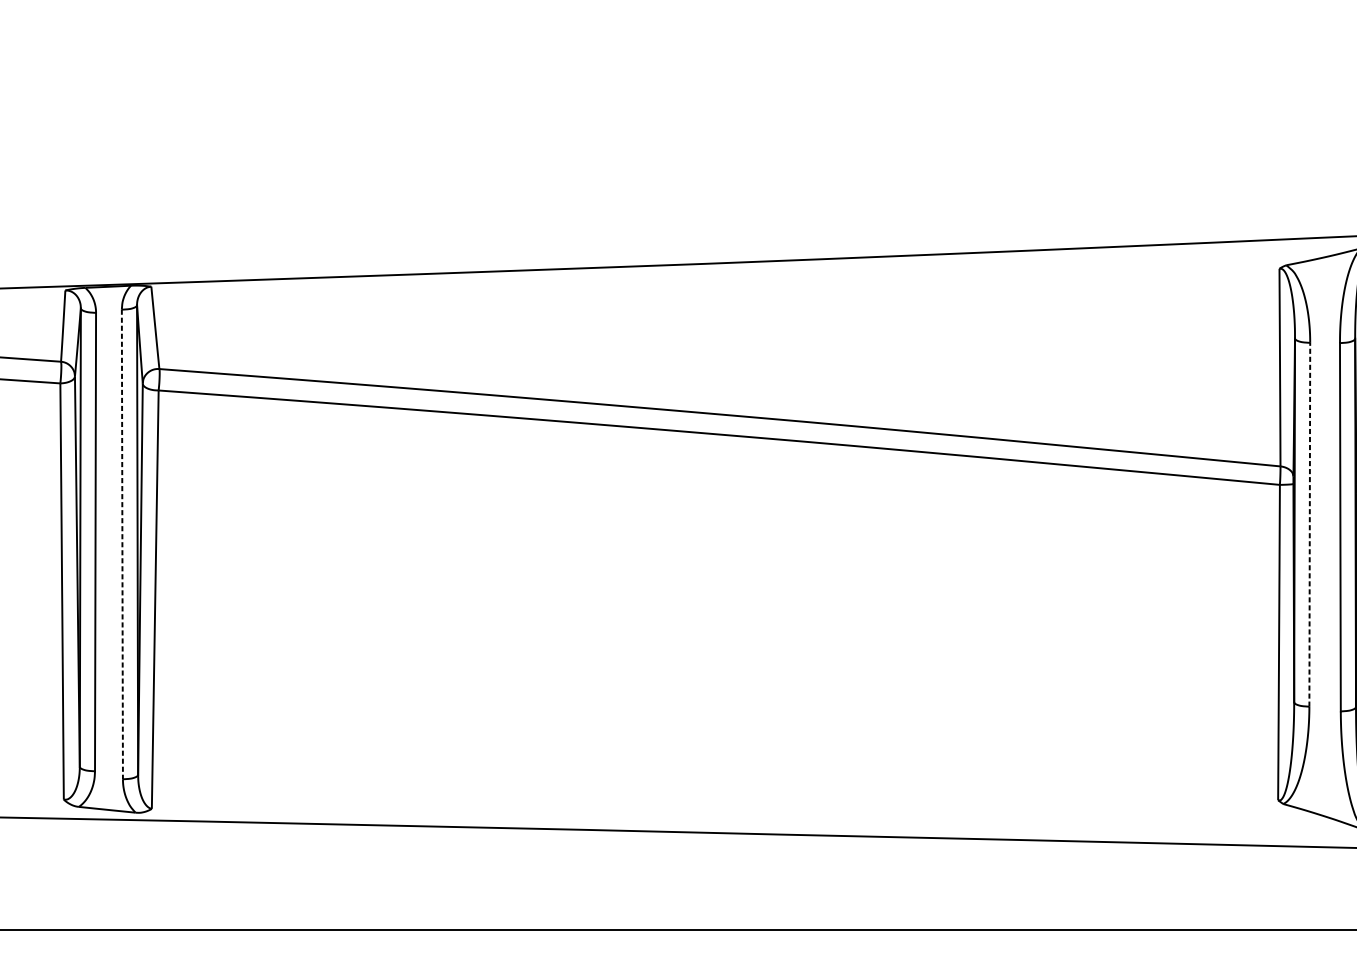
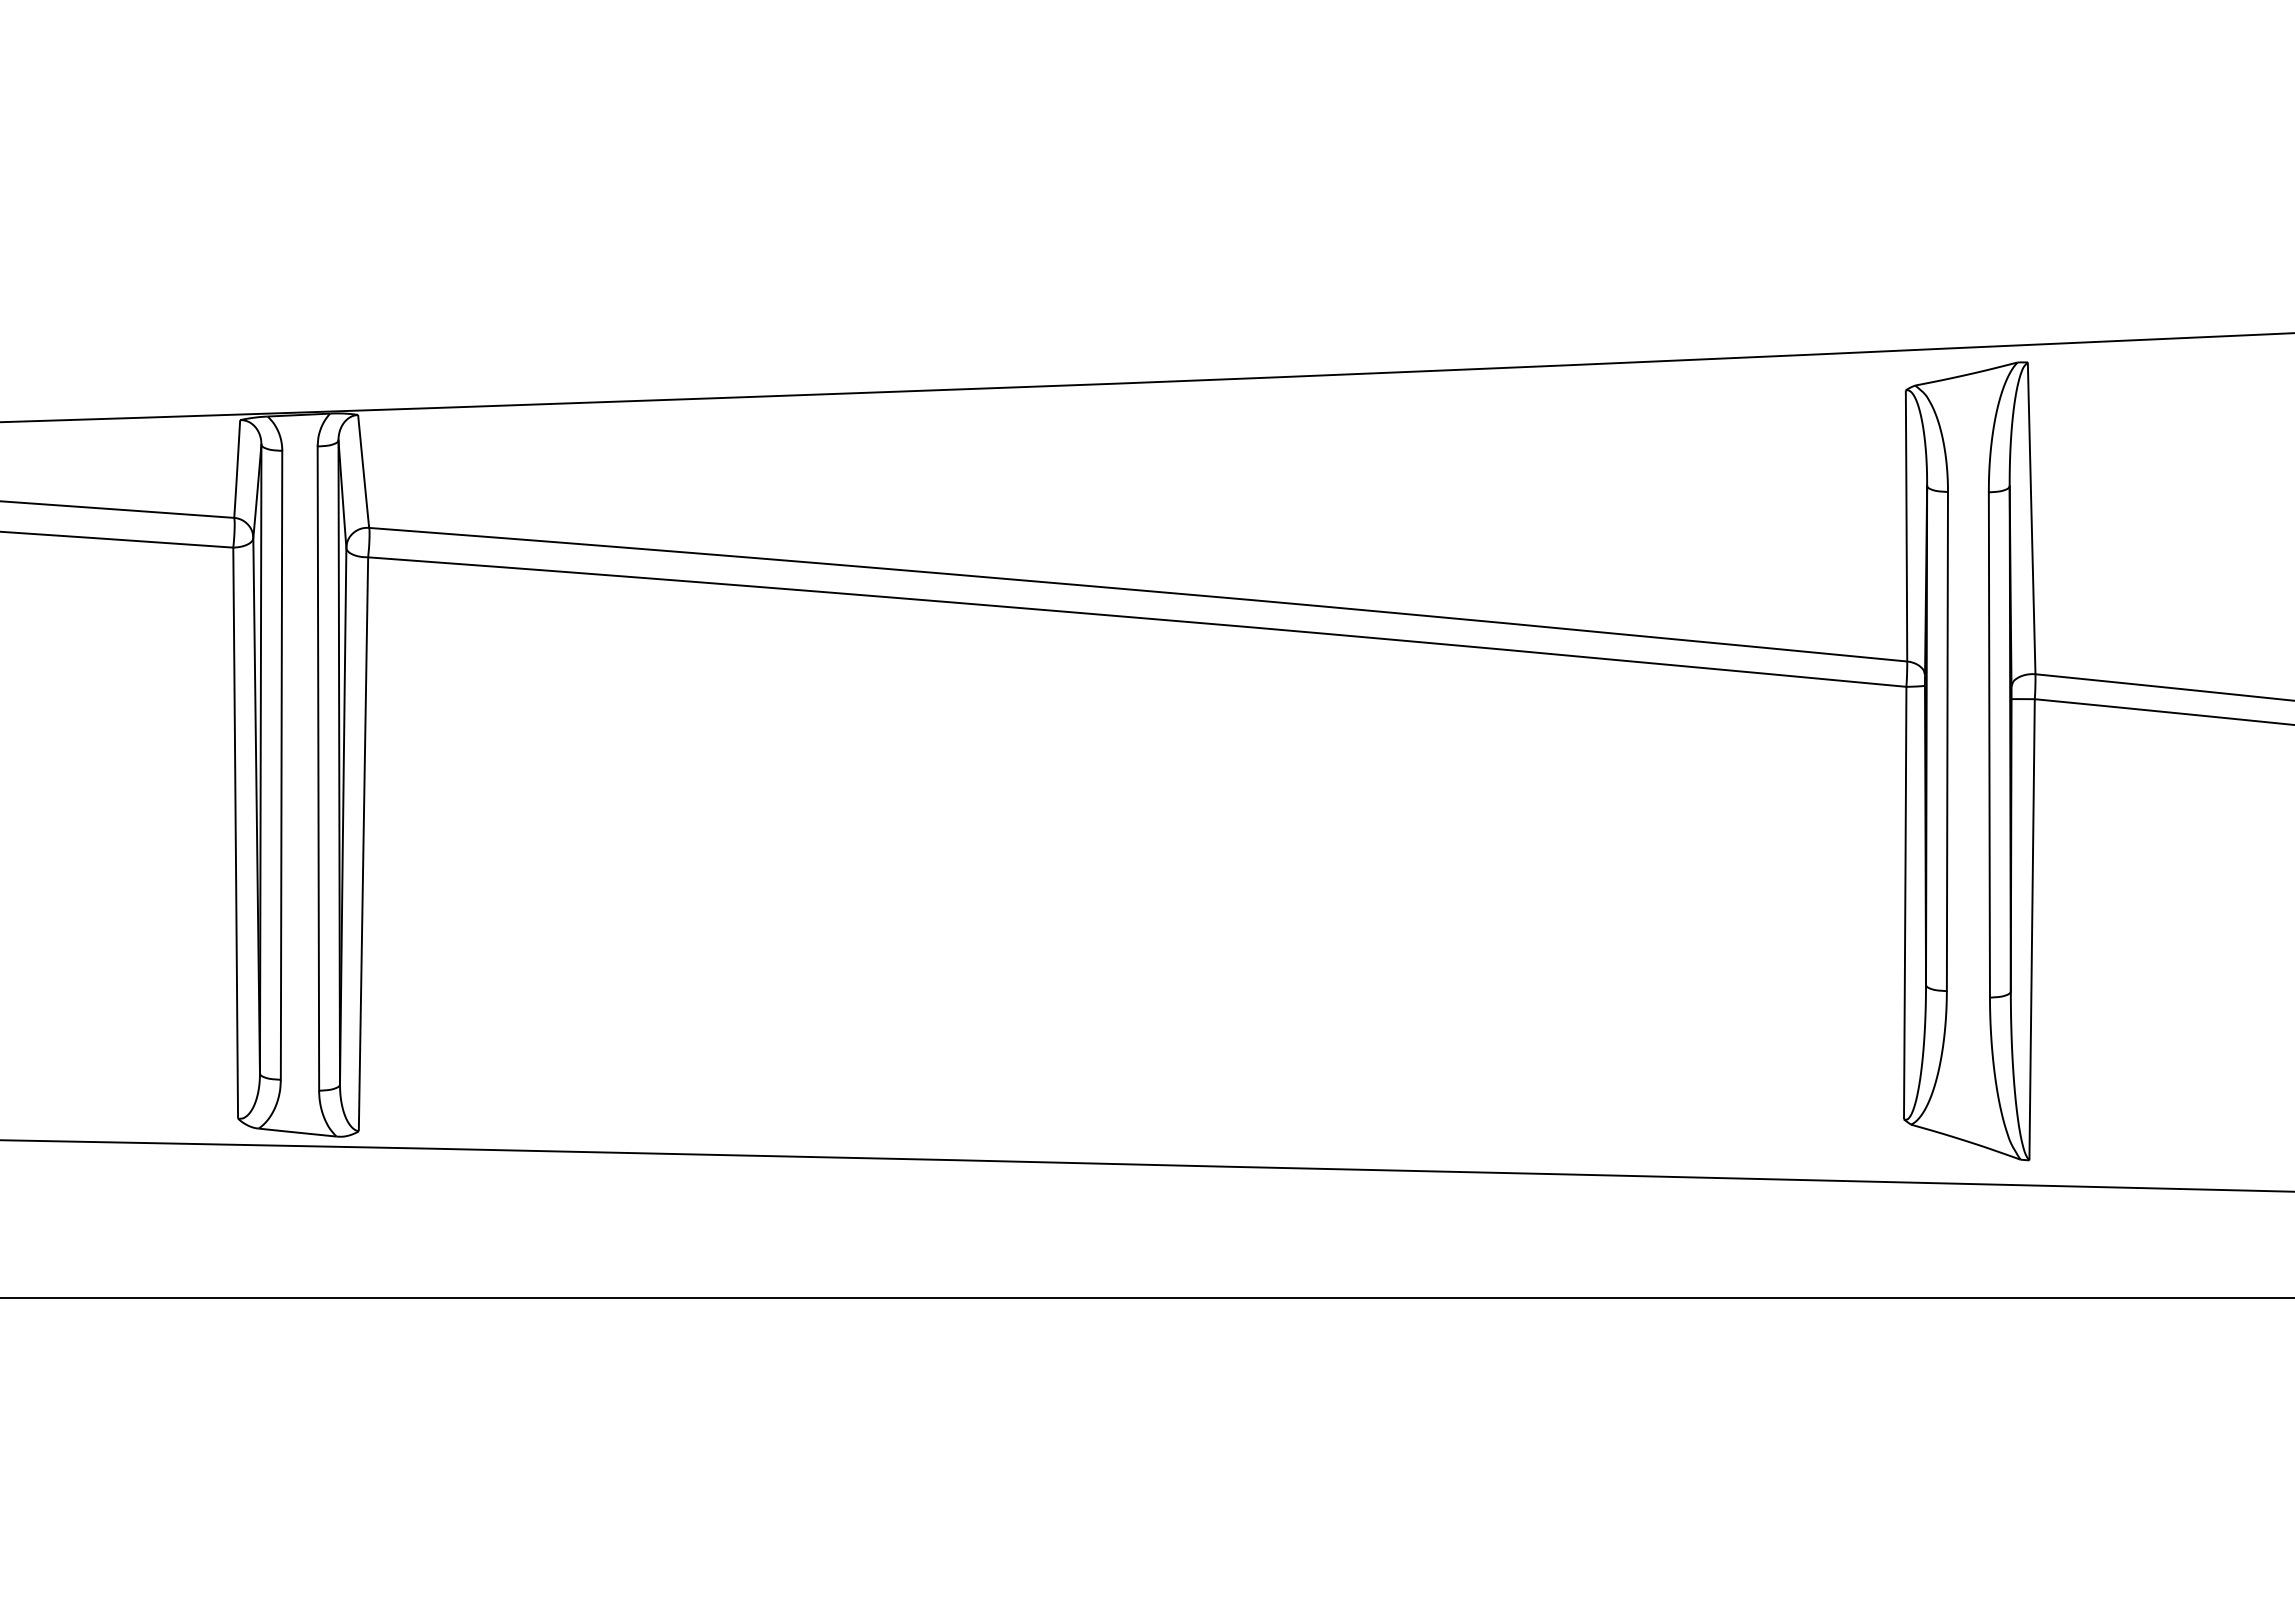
line: (1309, 524) -> (1947, 741), dashed -> solid
line: (122, 545) -> (318, 769), dashed -> solid

